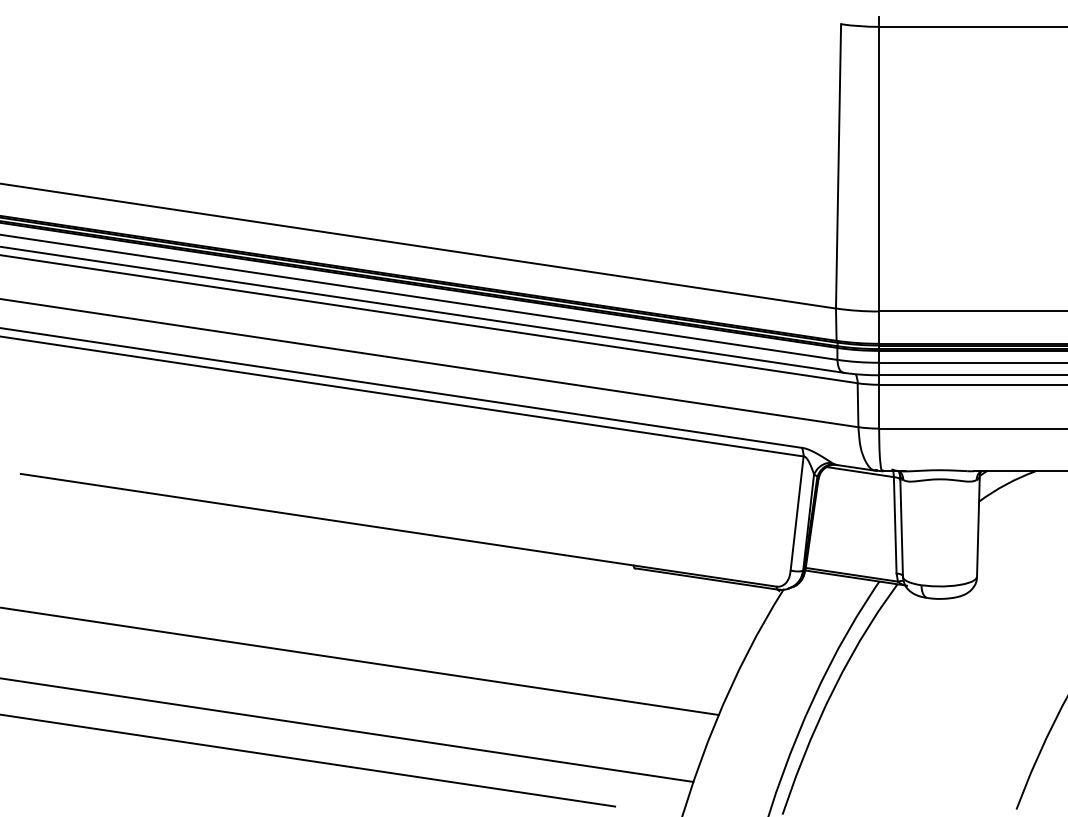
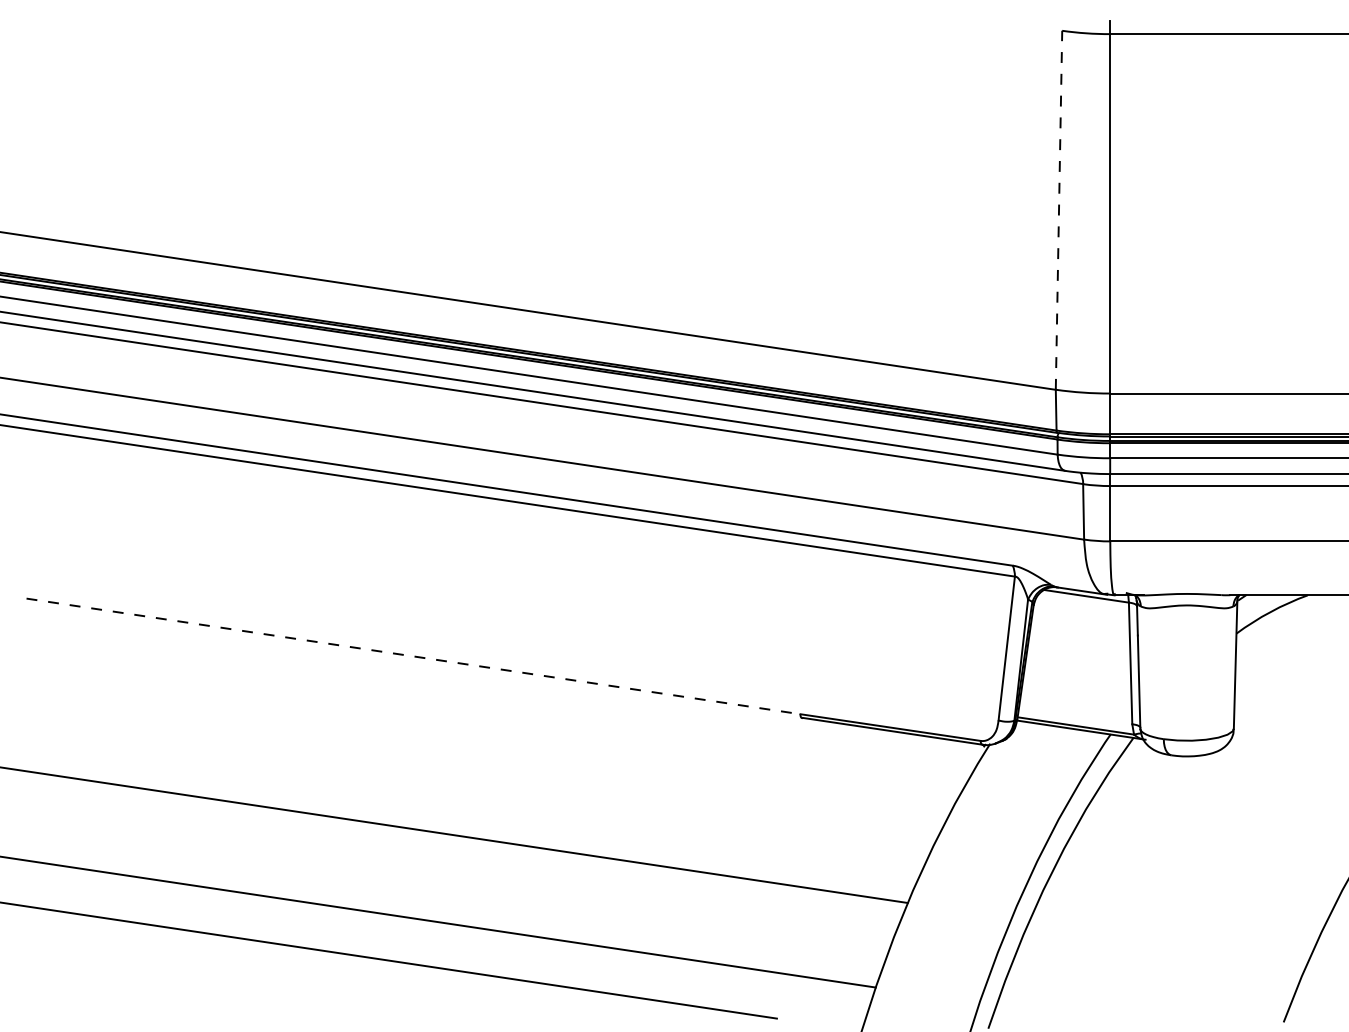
line: (838, 166) -> (1059, 210), solid -> dashed
line: (328, 519) -> (414, 656), solid -> dashed

